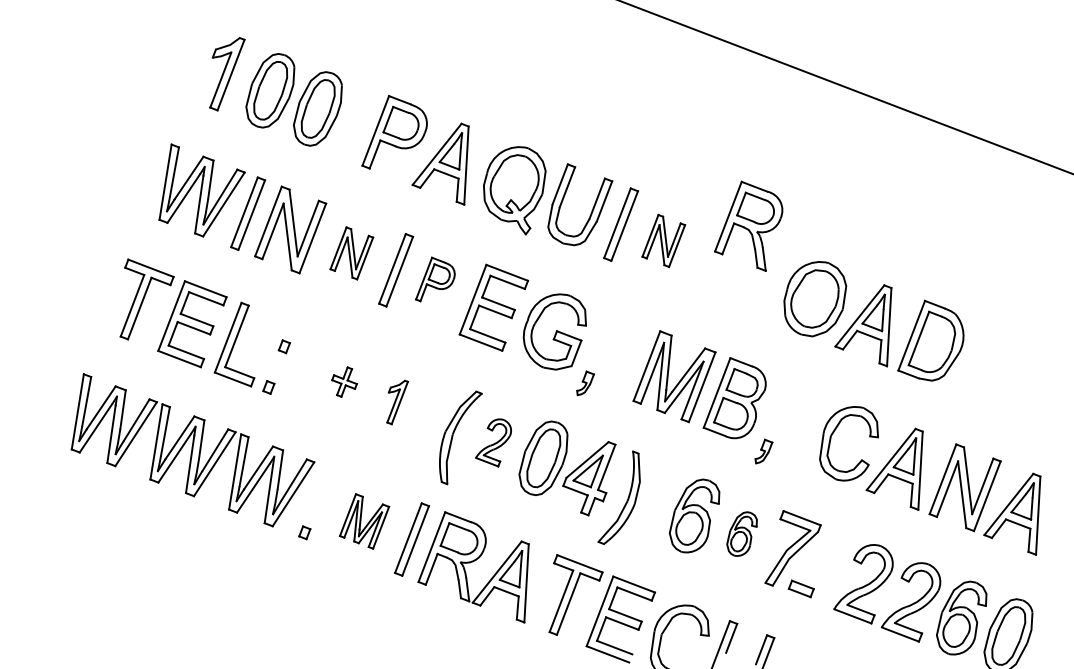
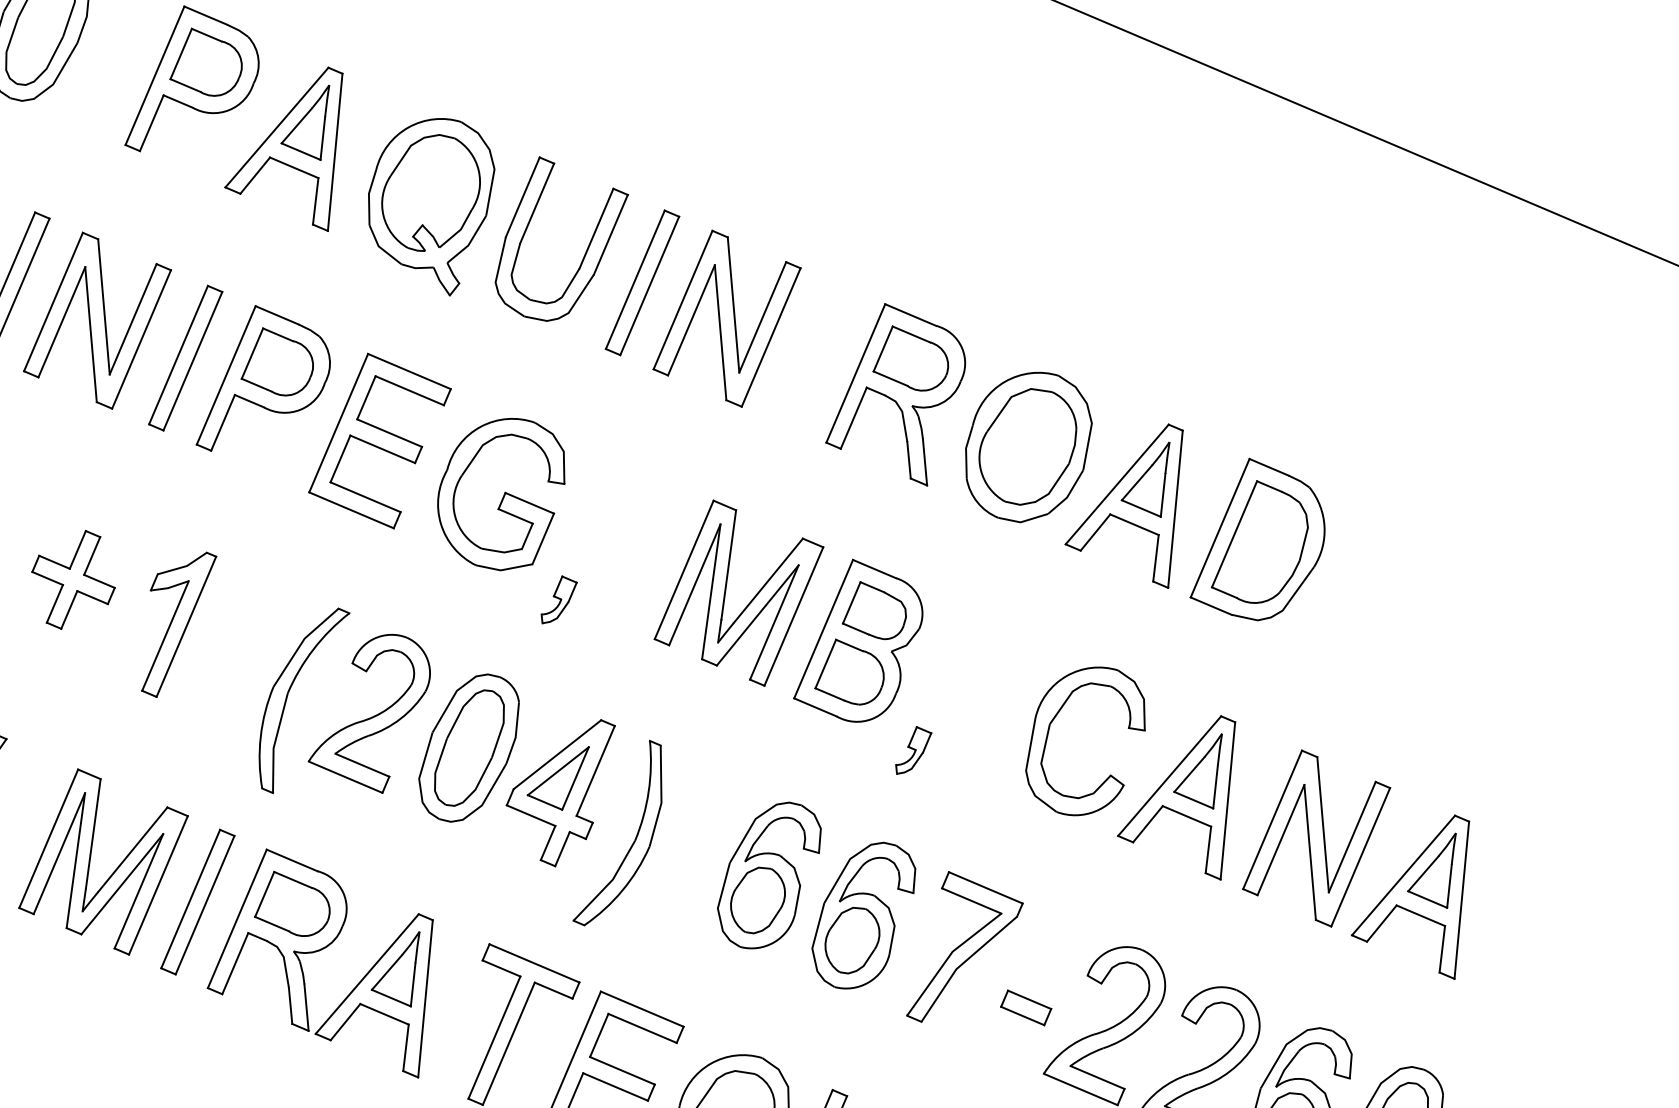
part: (748, 225) -> (895, 392), moved
part: (663, 240) -> (726, 317), size x1.67
part: (351, 253) -> (97, 321), size x1.67
part: (435, 279) -> (264, 379), size x1.67
part: (344, 381) -> (73, 578), size x1.67
part: (397, 402) -> (178, 624), size x1.67
part: (493, 442) -> (369, 712), size x1.67
part: (364, 521) -> (103, 862), size x1.67
part: (741, 533) -> (862, 914), size x1.67
part: (800, 588) -> (1024, 1006), moved

